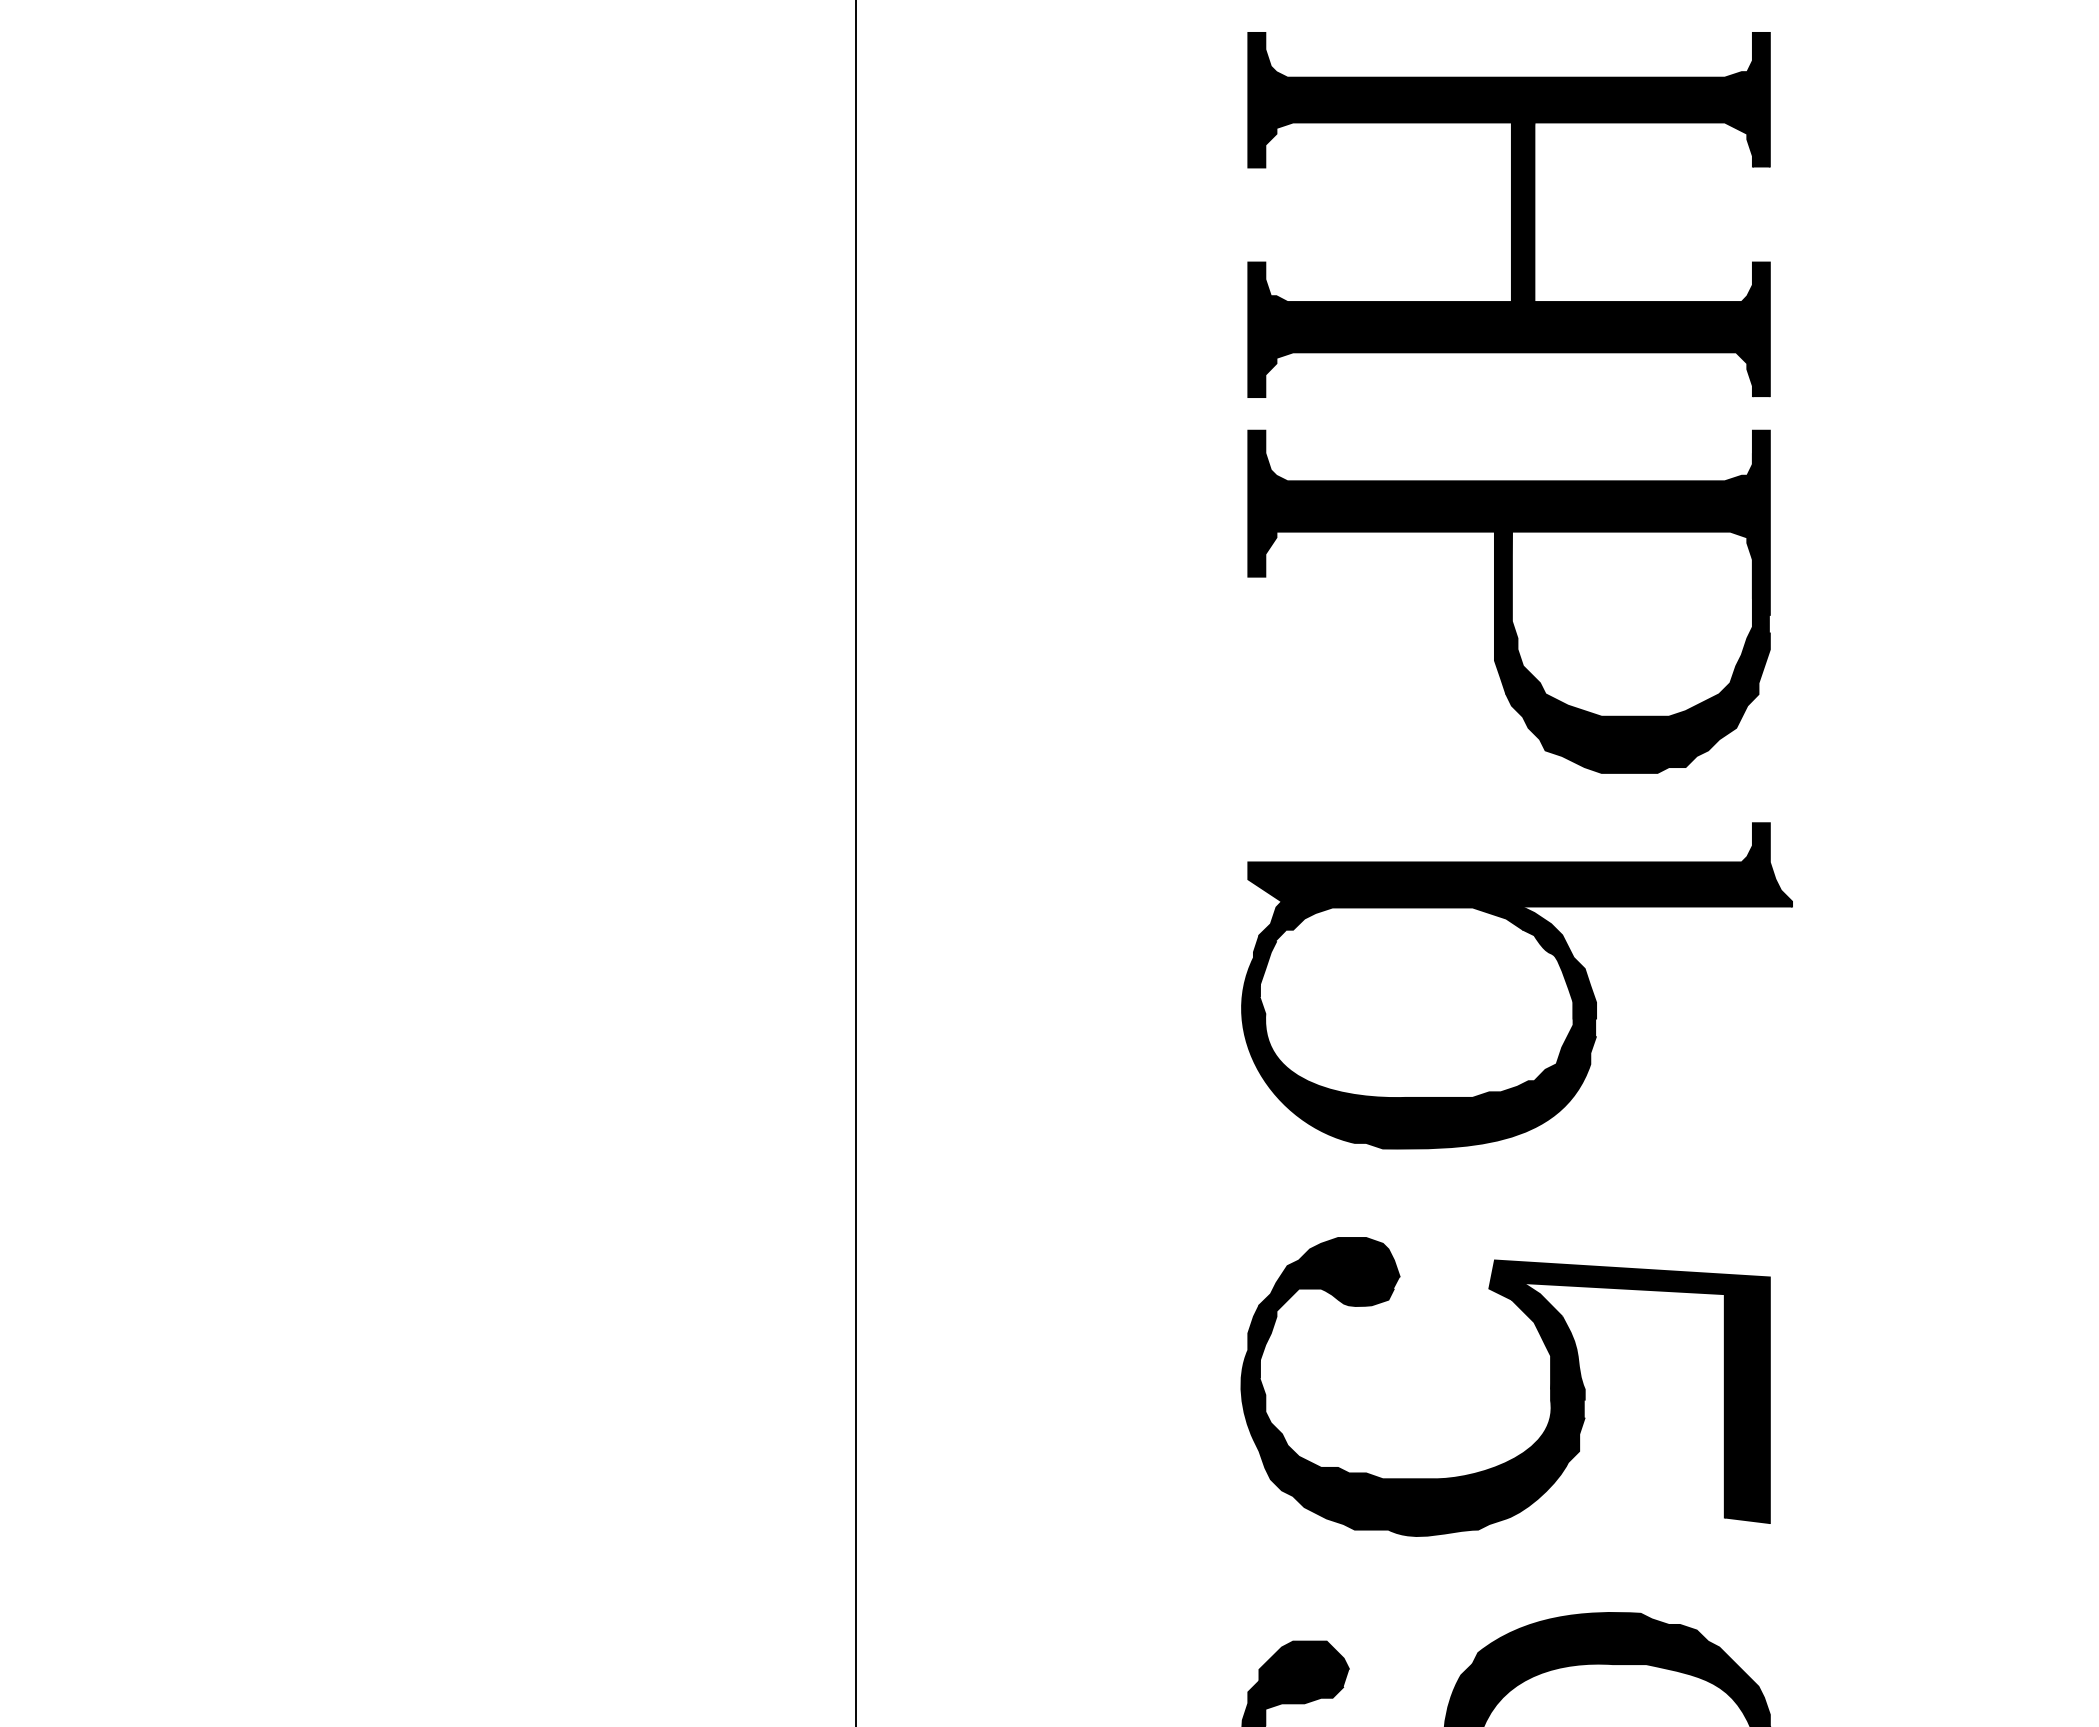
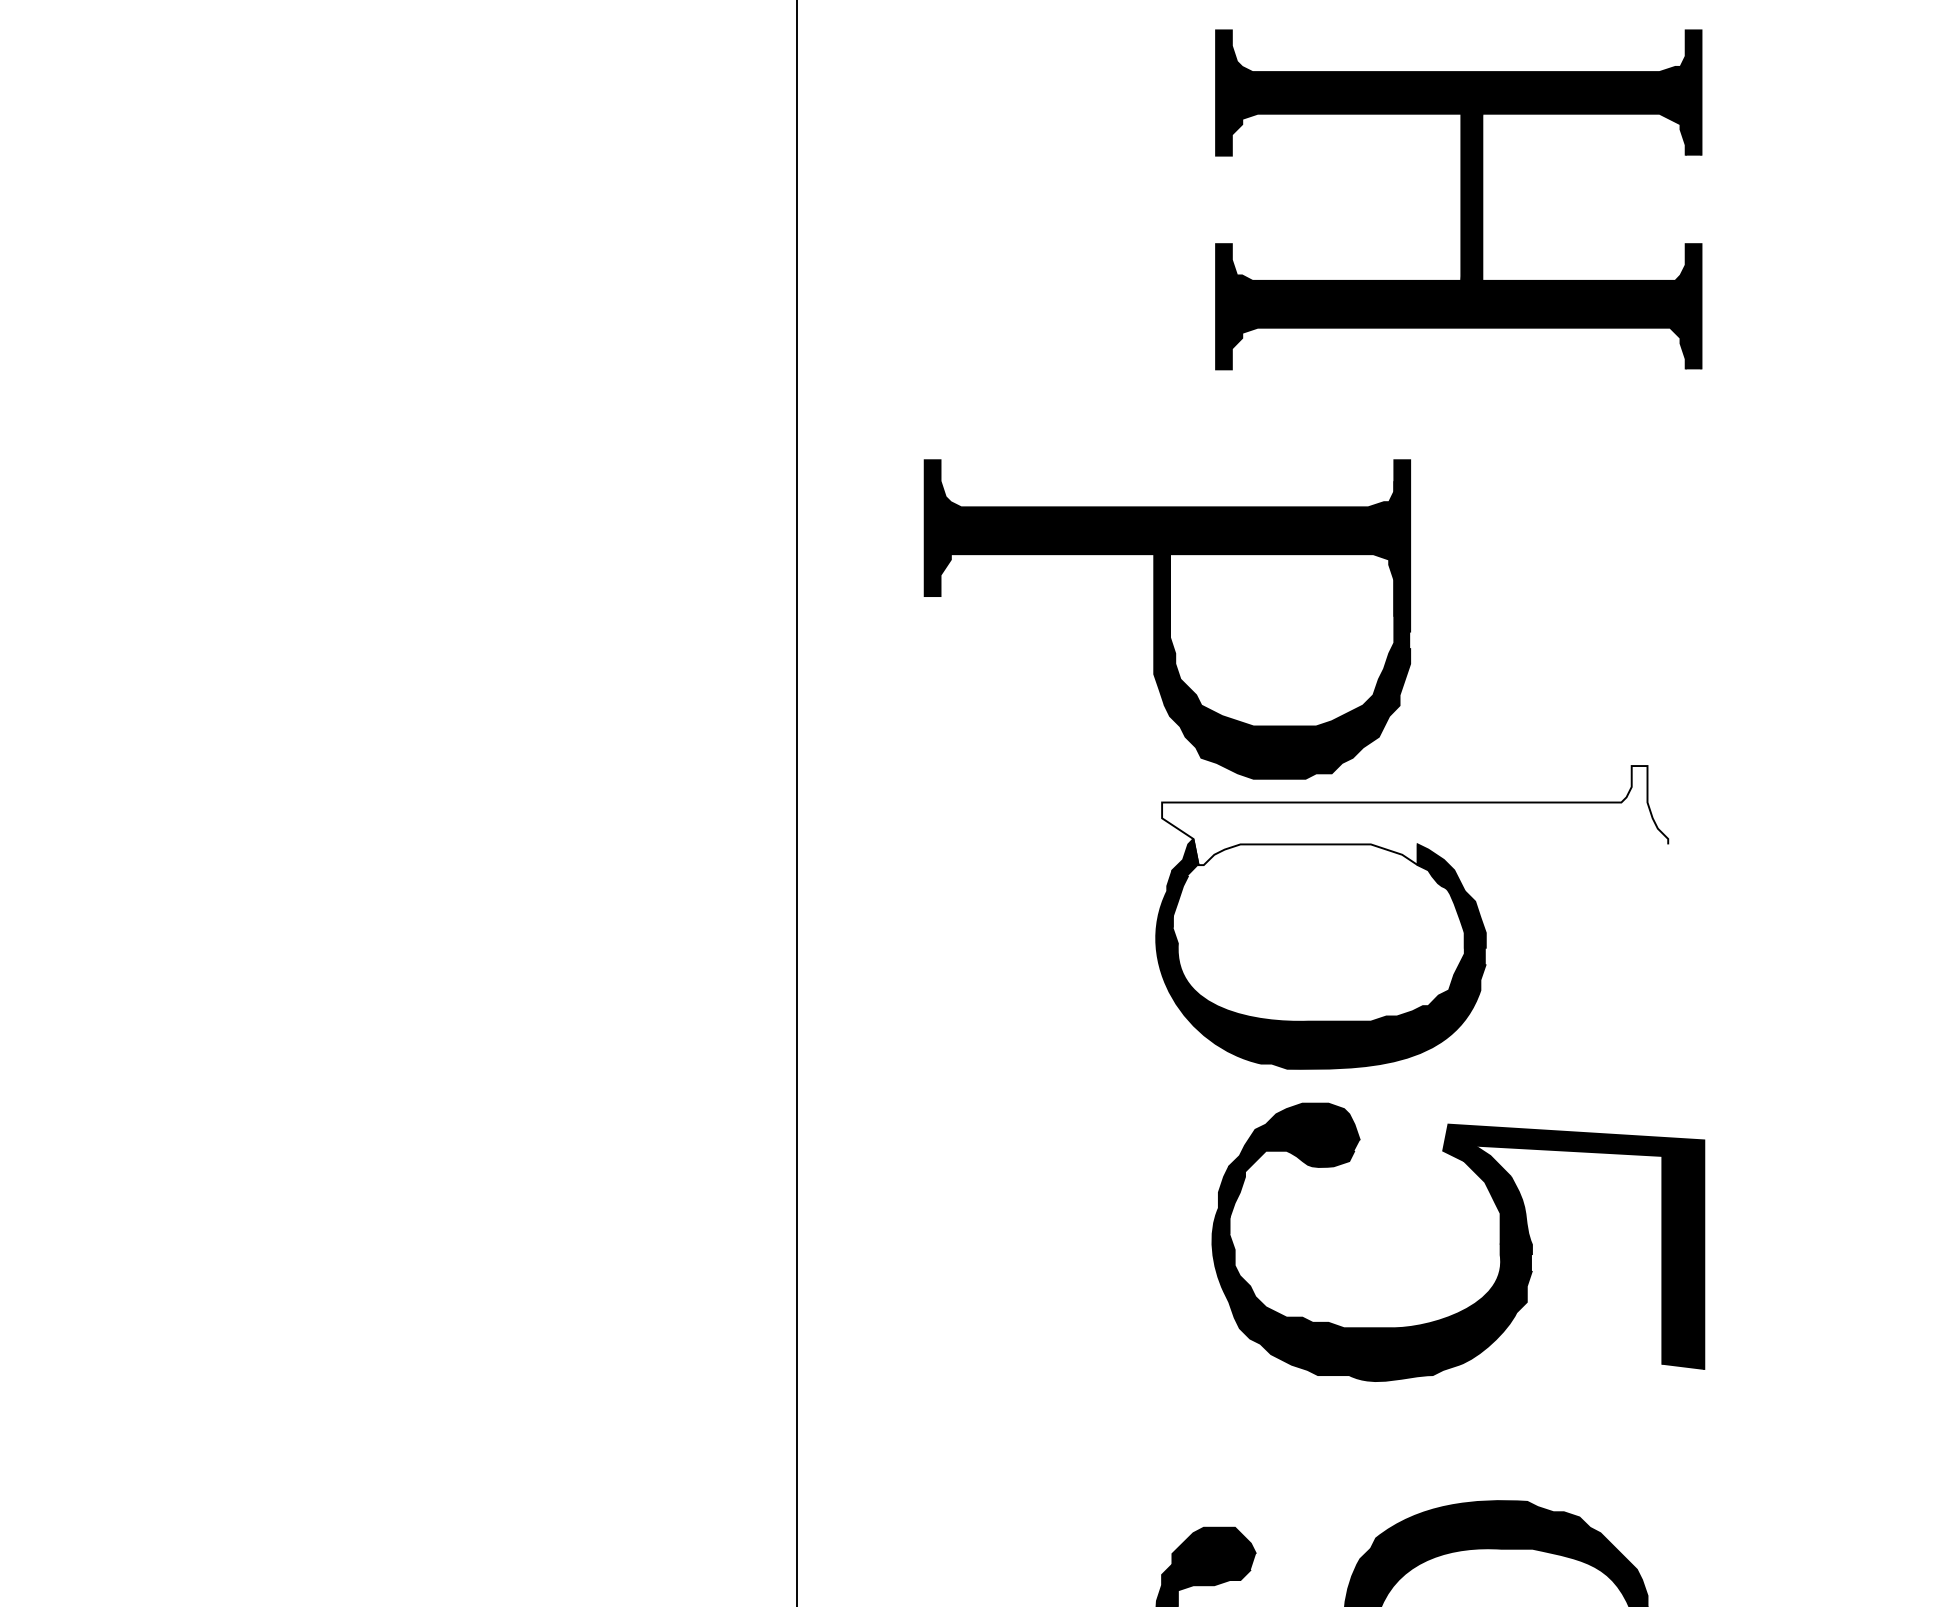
part: (1508, 214) -> (1458, 199), moved
part: (1508, 601) -> (1166, 619), moved
fill: (1520, 876) -> (1415, 815), removed
part: (1550, 1386) -> (1500, 1241), moved

